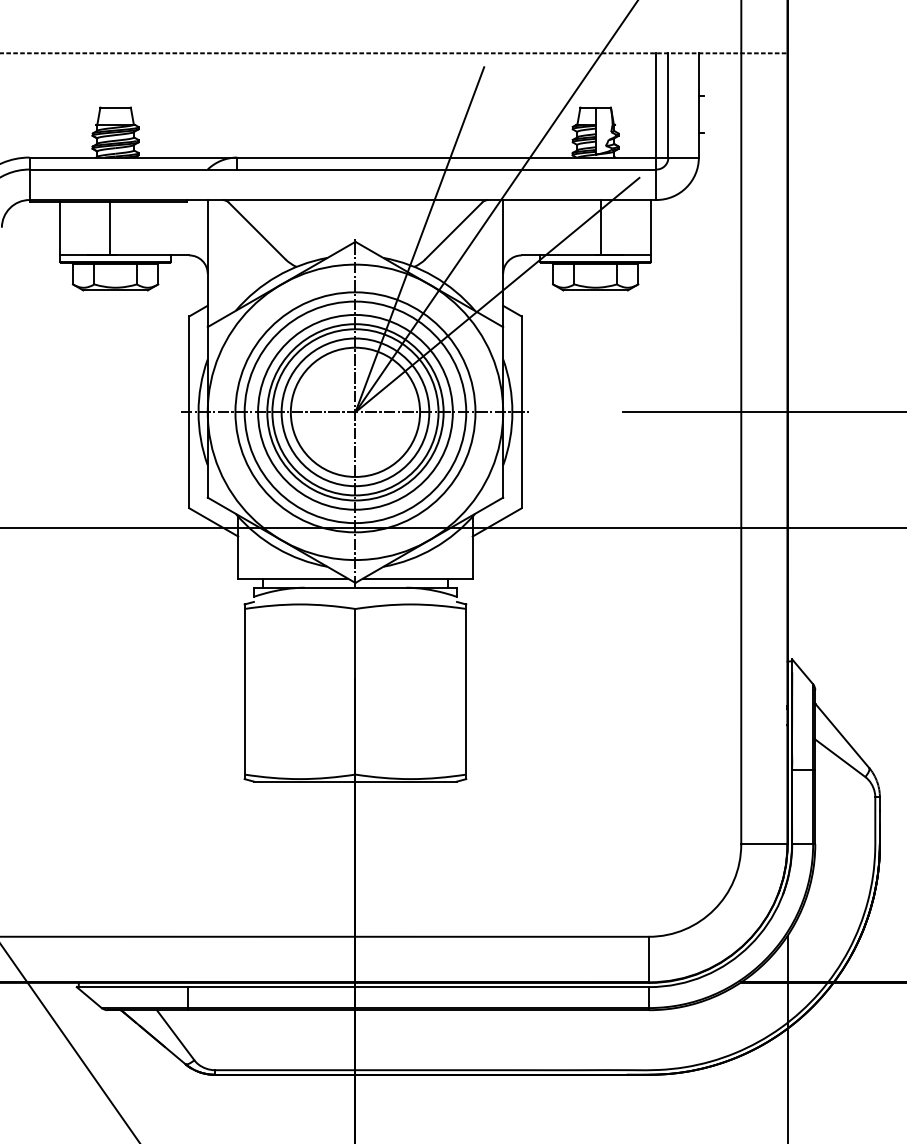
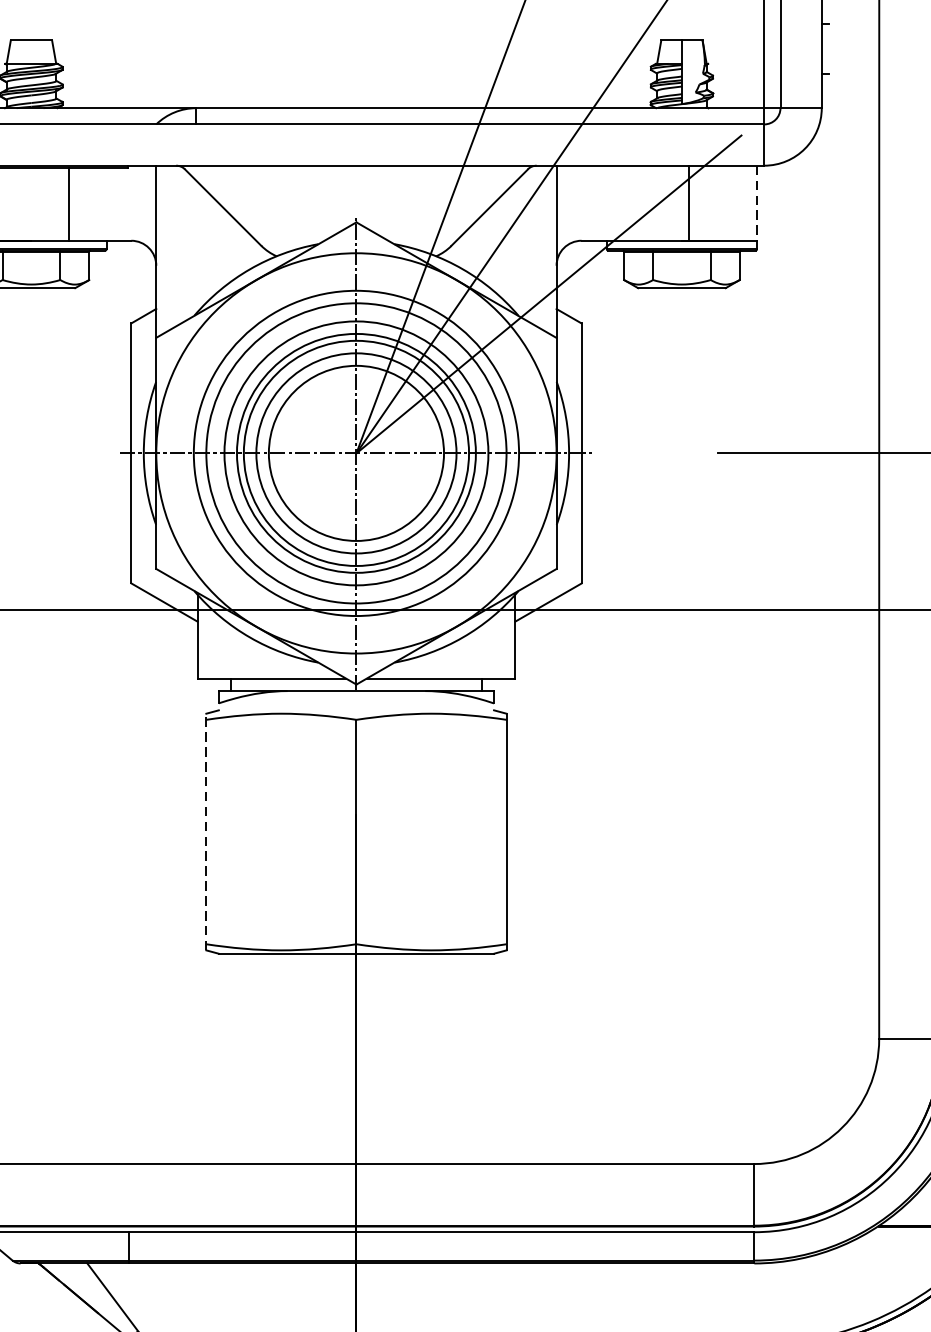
line: (650, 227) -> (756, 202), solid -> dashed
line: (110, 228) -> (69, 204), moved
line: (244, 691) -> (206, 831), solid -> dashed

